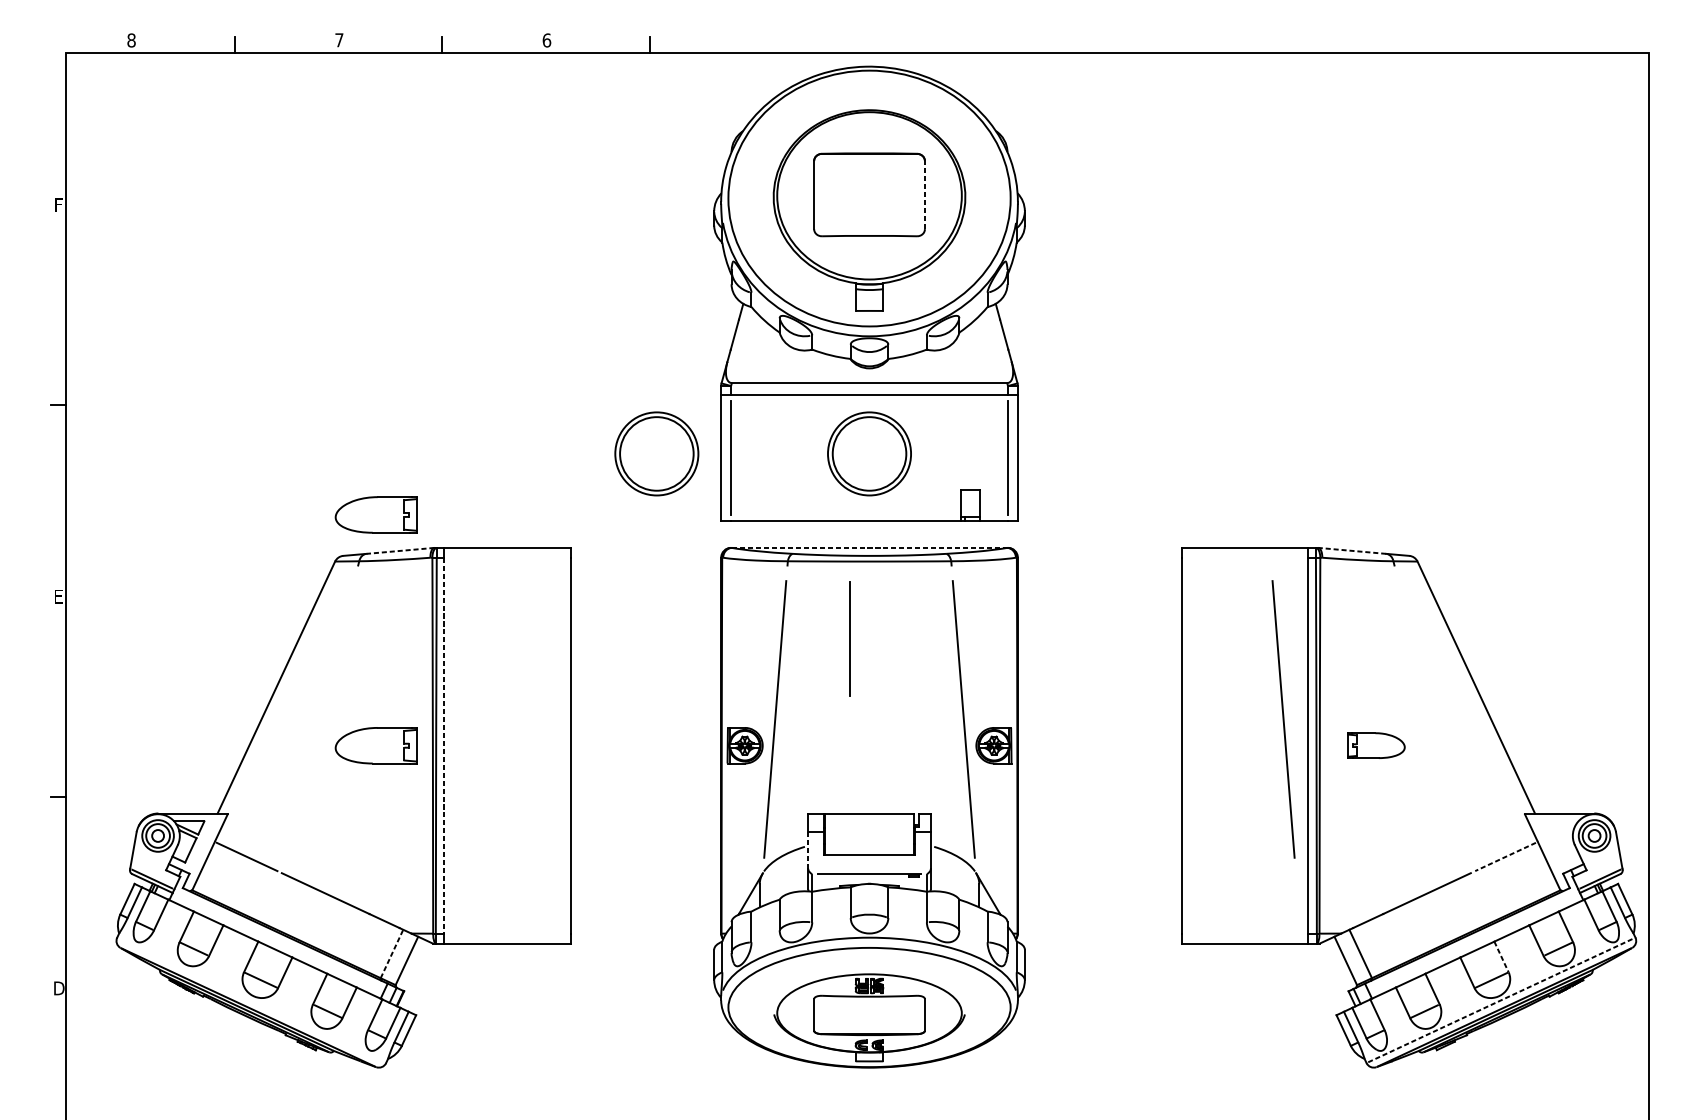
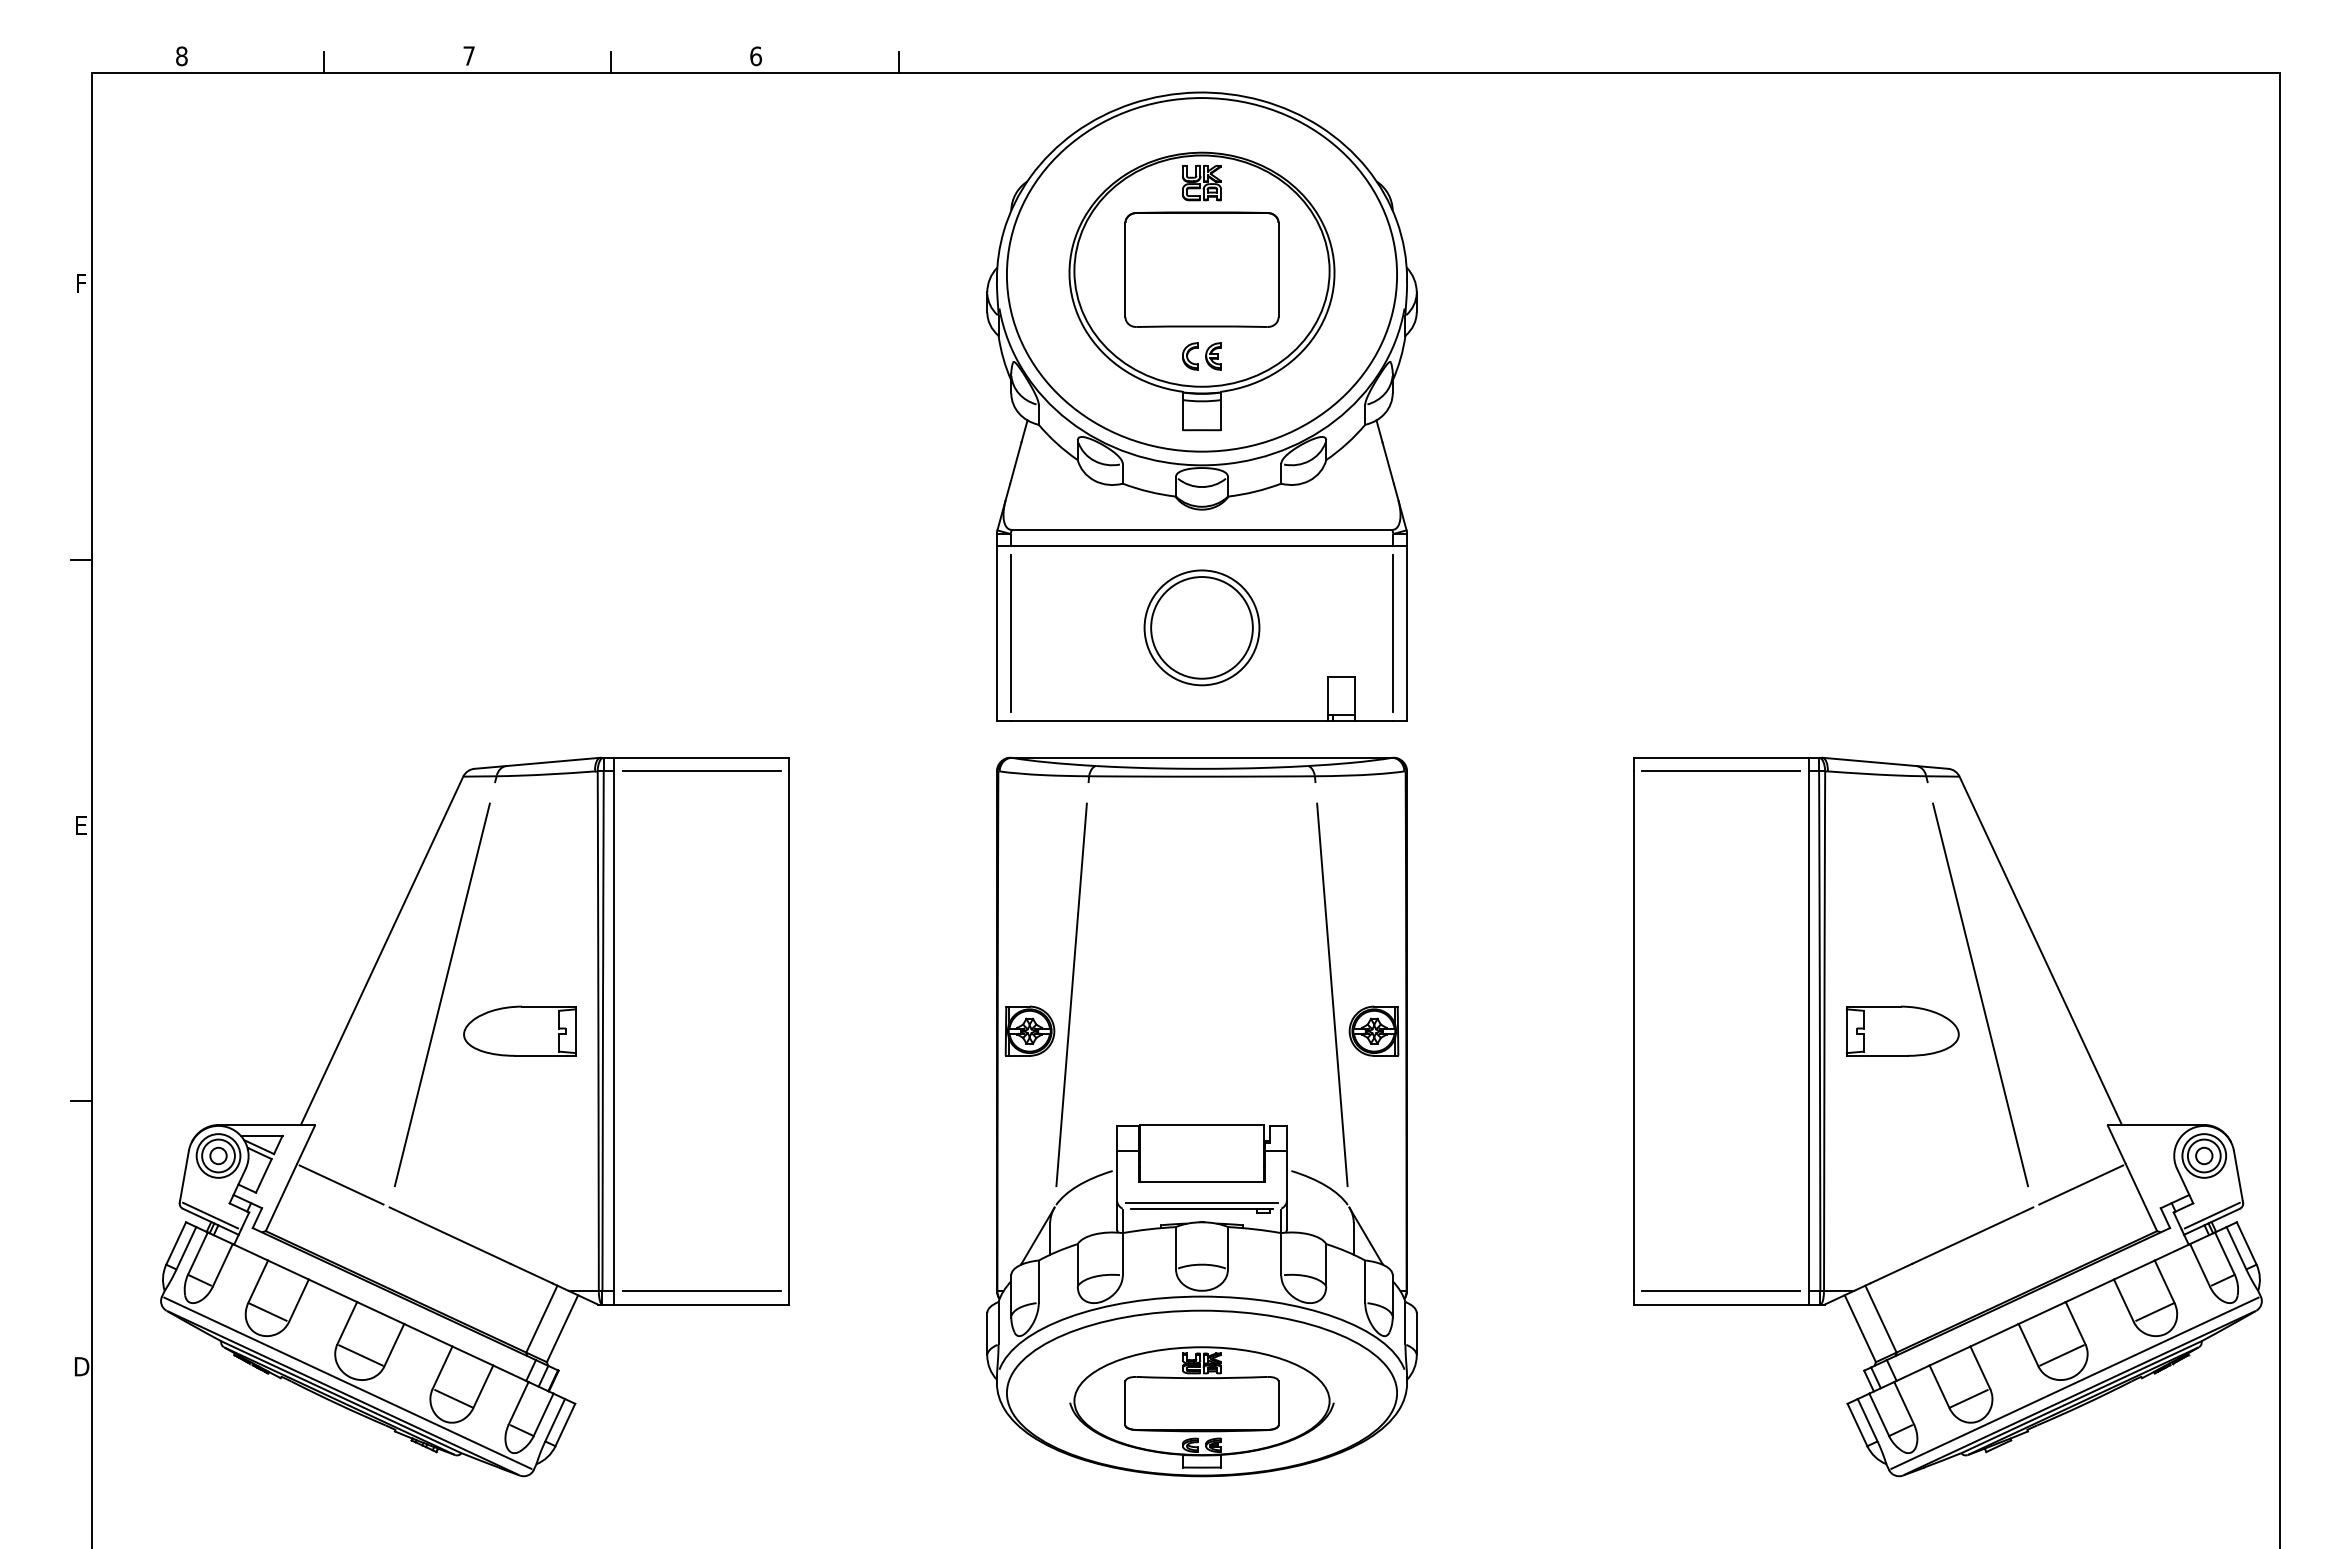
part: (869, 132) -> (1201, 183), added
line: (924, 194) -> (1278, 269), dashed -> solid
part: (869, 257) -> (1201, 356), added
part: (656, 453) -> (907, 627), removed
part: (375, 514) -> (519, 711), removed
line: (869, 547) -> (1202, 757), dashed -> solid
line: (400, 550) -> (553, 761), dashed -> solid
line: (1351, 550) -> (1868, 761), dashed -> solid
line: (507, 557) -> (701, 771), added
line: (1244, 557) -> (1720, 771), added
line: (850, 638) -> (1175, 883), removed
line: (319, 719) -> (441, 994), added
line: (1283, 719) -> (1774, 994), removed
line: (1432, 719) -> (1980, 994), added
line: (444, 745) -> (614, 1031), dashed -> solid
part: (1376, 745) -> (1902, 1030), size x1.43
line: (808, 850) -> (1117, 1176), dashed -> solid
line: (1505, 857) -> (2080, 1185), dashed -> solid
line: (869, 869) -> (1201, 1202), added
line: (507, 933) -> (701, 1291), added
line: (1244, 933) -> (1720, 1291), added
line: (391, 954) -> (541, 1319), dashed -> solid
line: (1501, 957) -> (2075, 1323), dashed -> solid
line: (251, 999) -> (347, 1382), added
line: (1500, 1000) -> (2074, 1383), dashed -> solid

